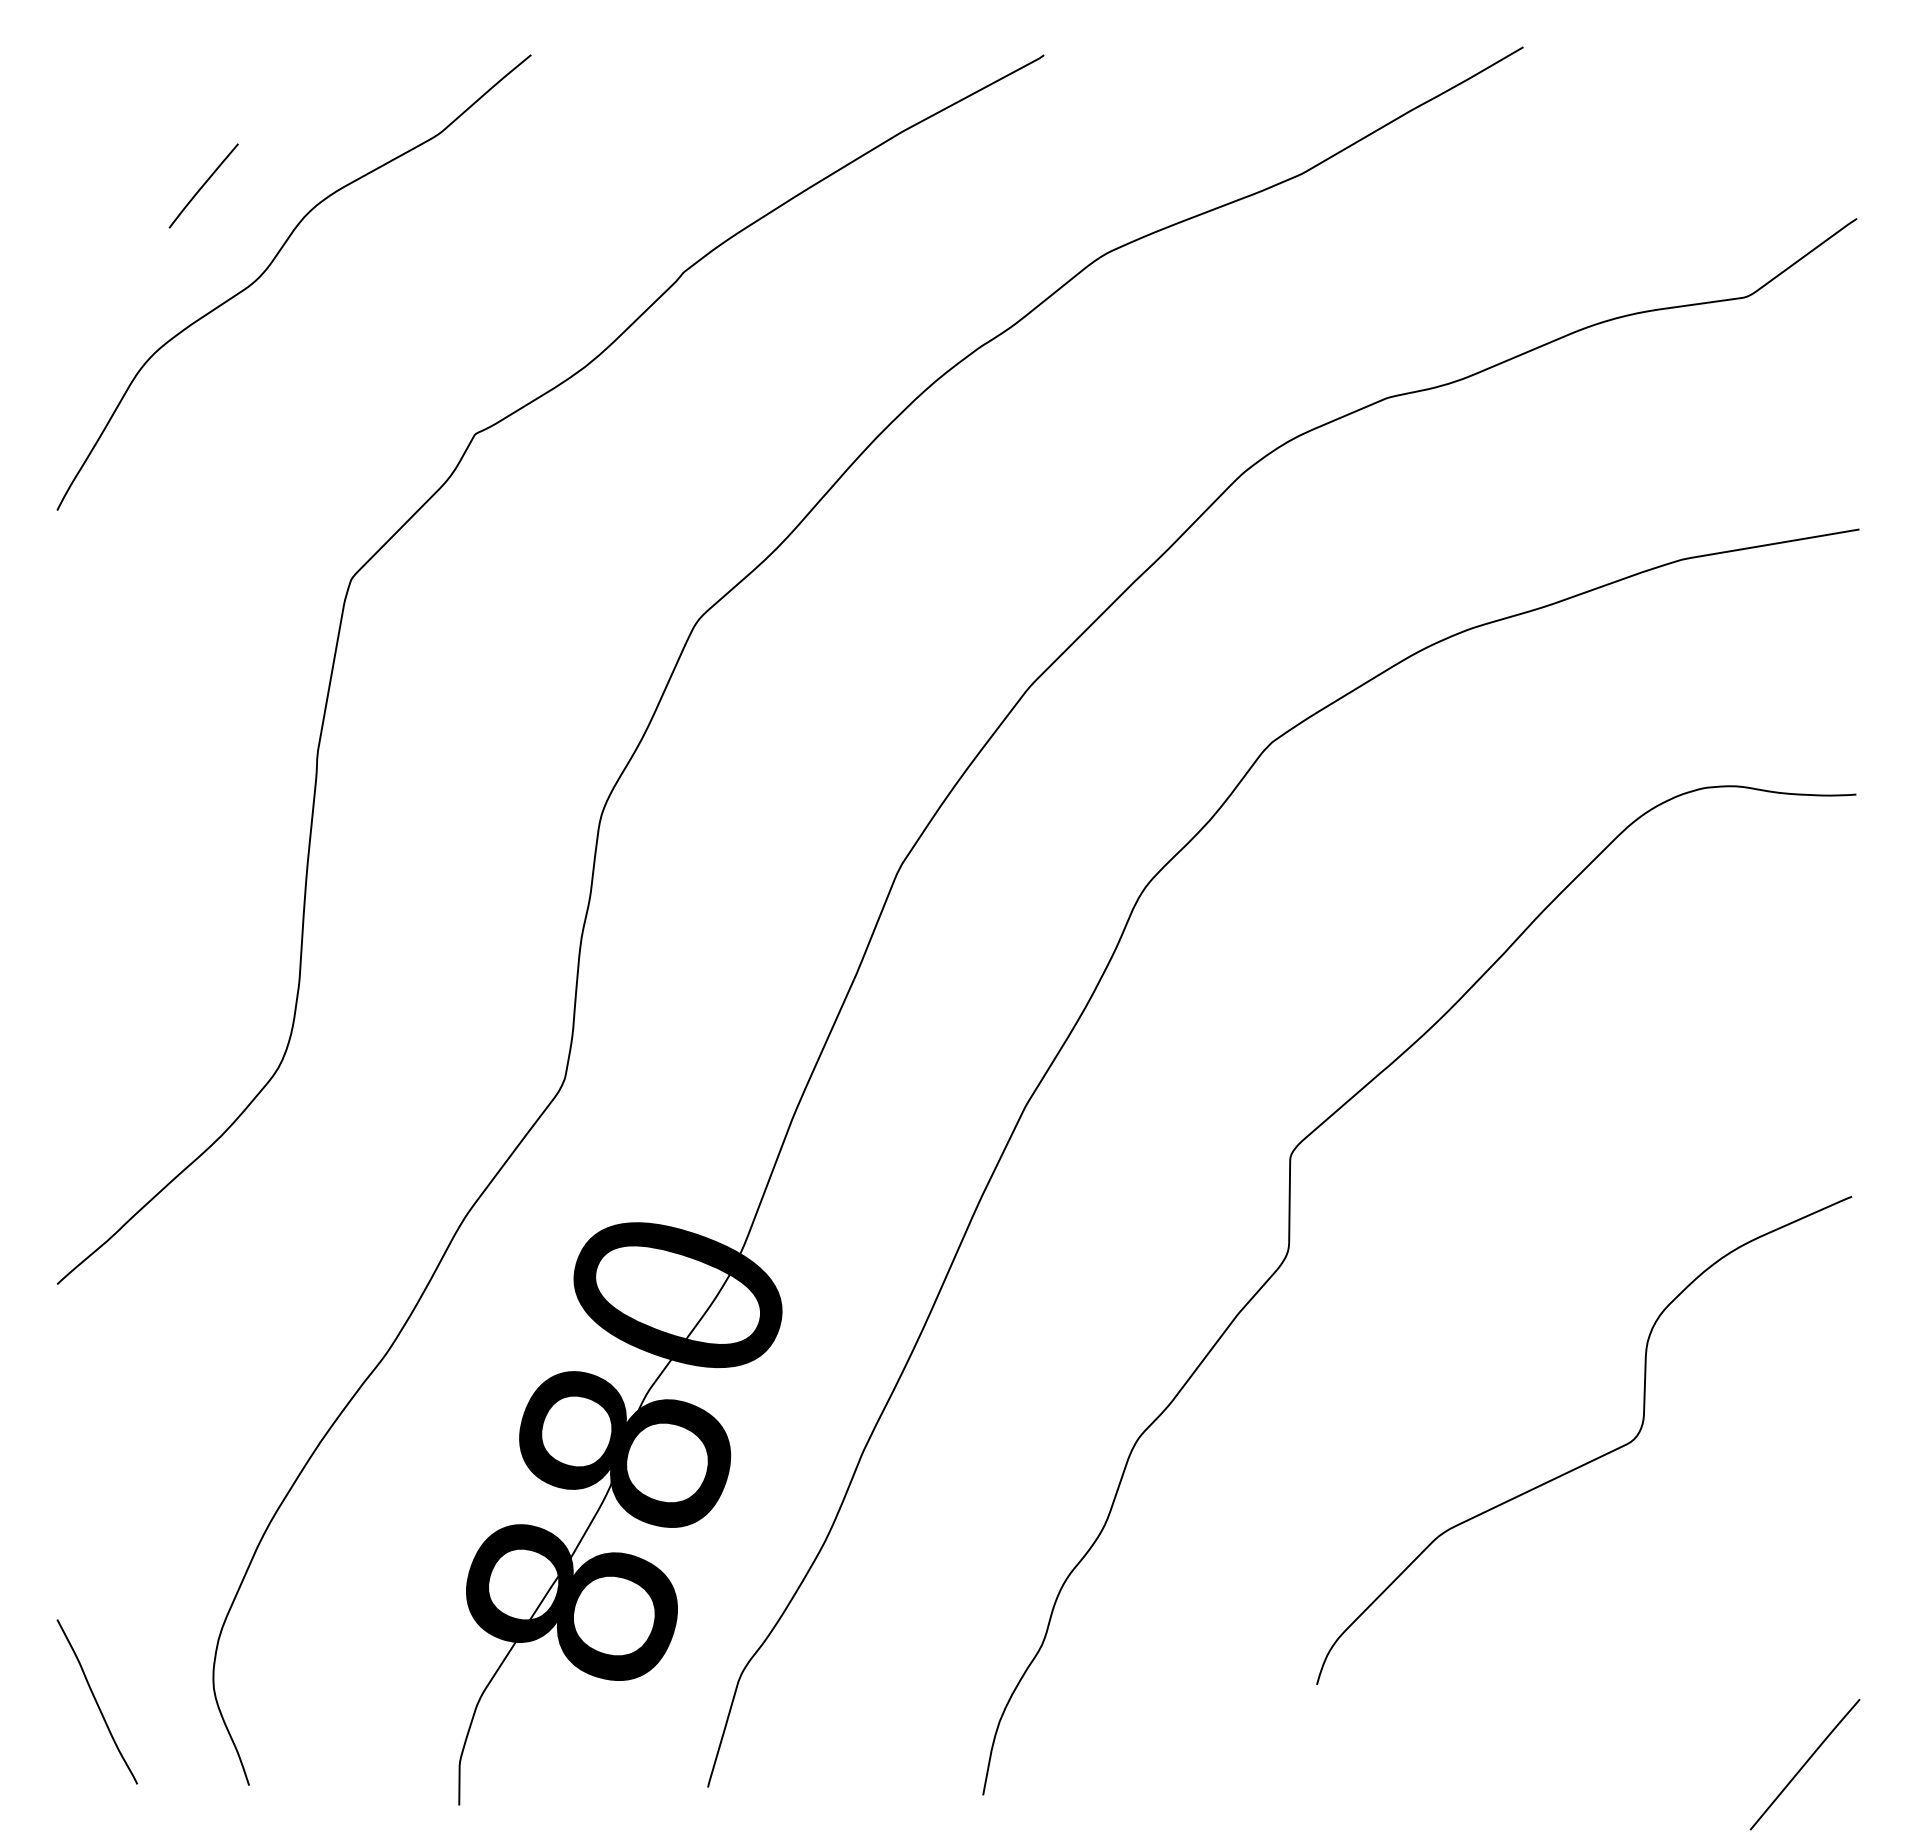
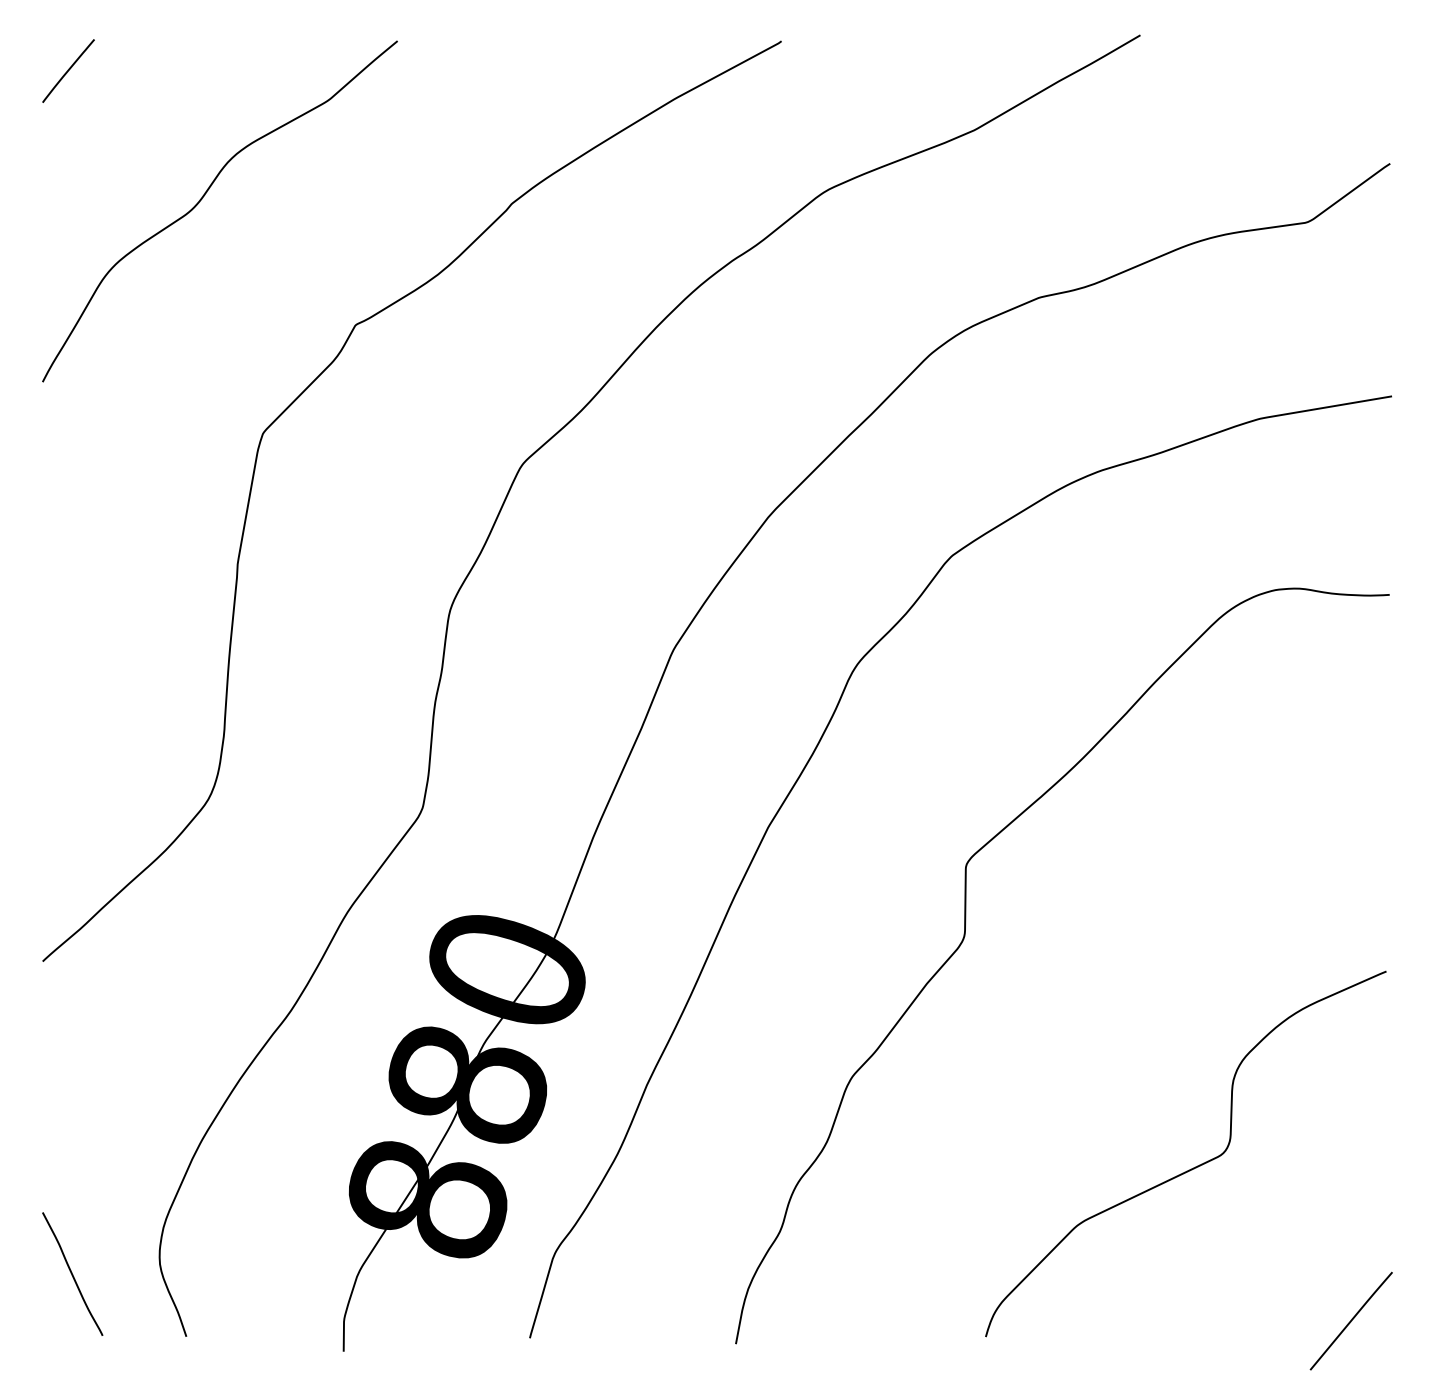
line: (203, 185) -> (68, 70), moved
curve: (1594, 1458) -> (1193, 1167), moved

